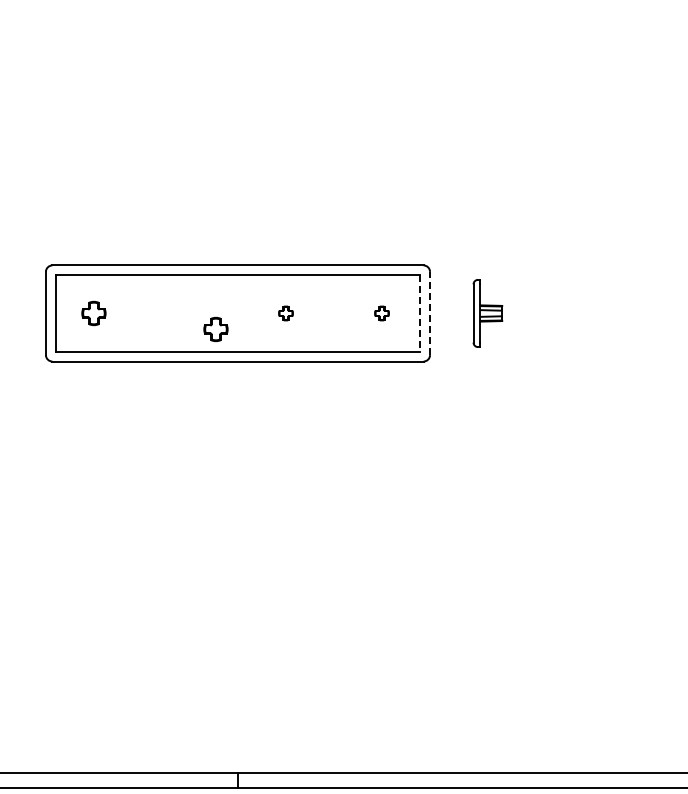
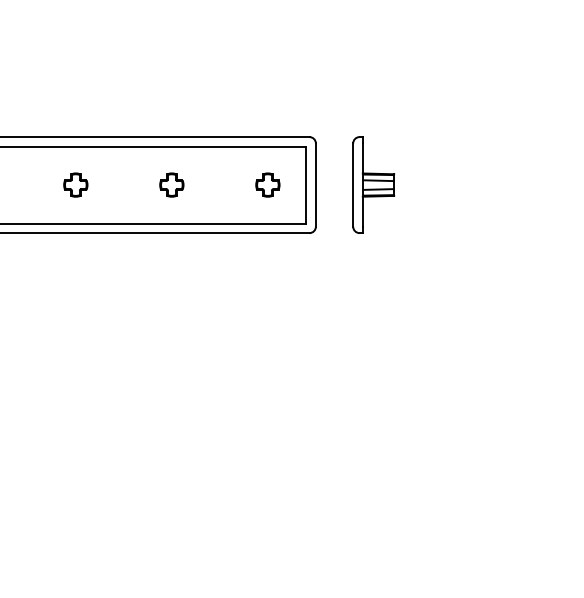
part: (285, 313) -> (171, 185), size x1.67
part: (381, 313) -> (267, 185), size x1.67
line: (420, 313) -> (306, 185), dashed -> solid
line: (430, 313) -> (316, 185), dashed -> solid
part: (487, 313) -> (373, 185), size x1.43
part: (215, 329) -> (75, 185), moved

